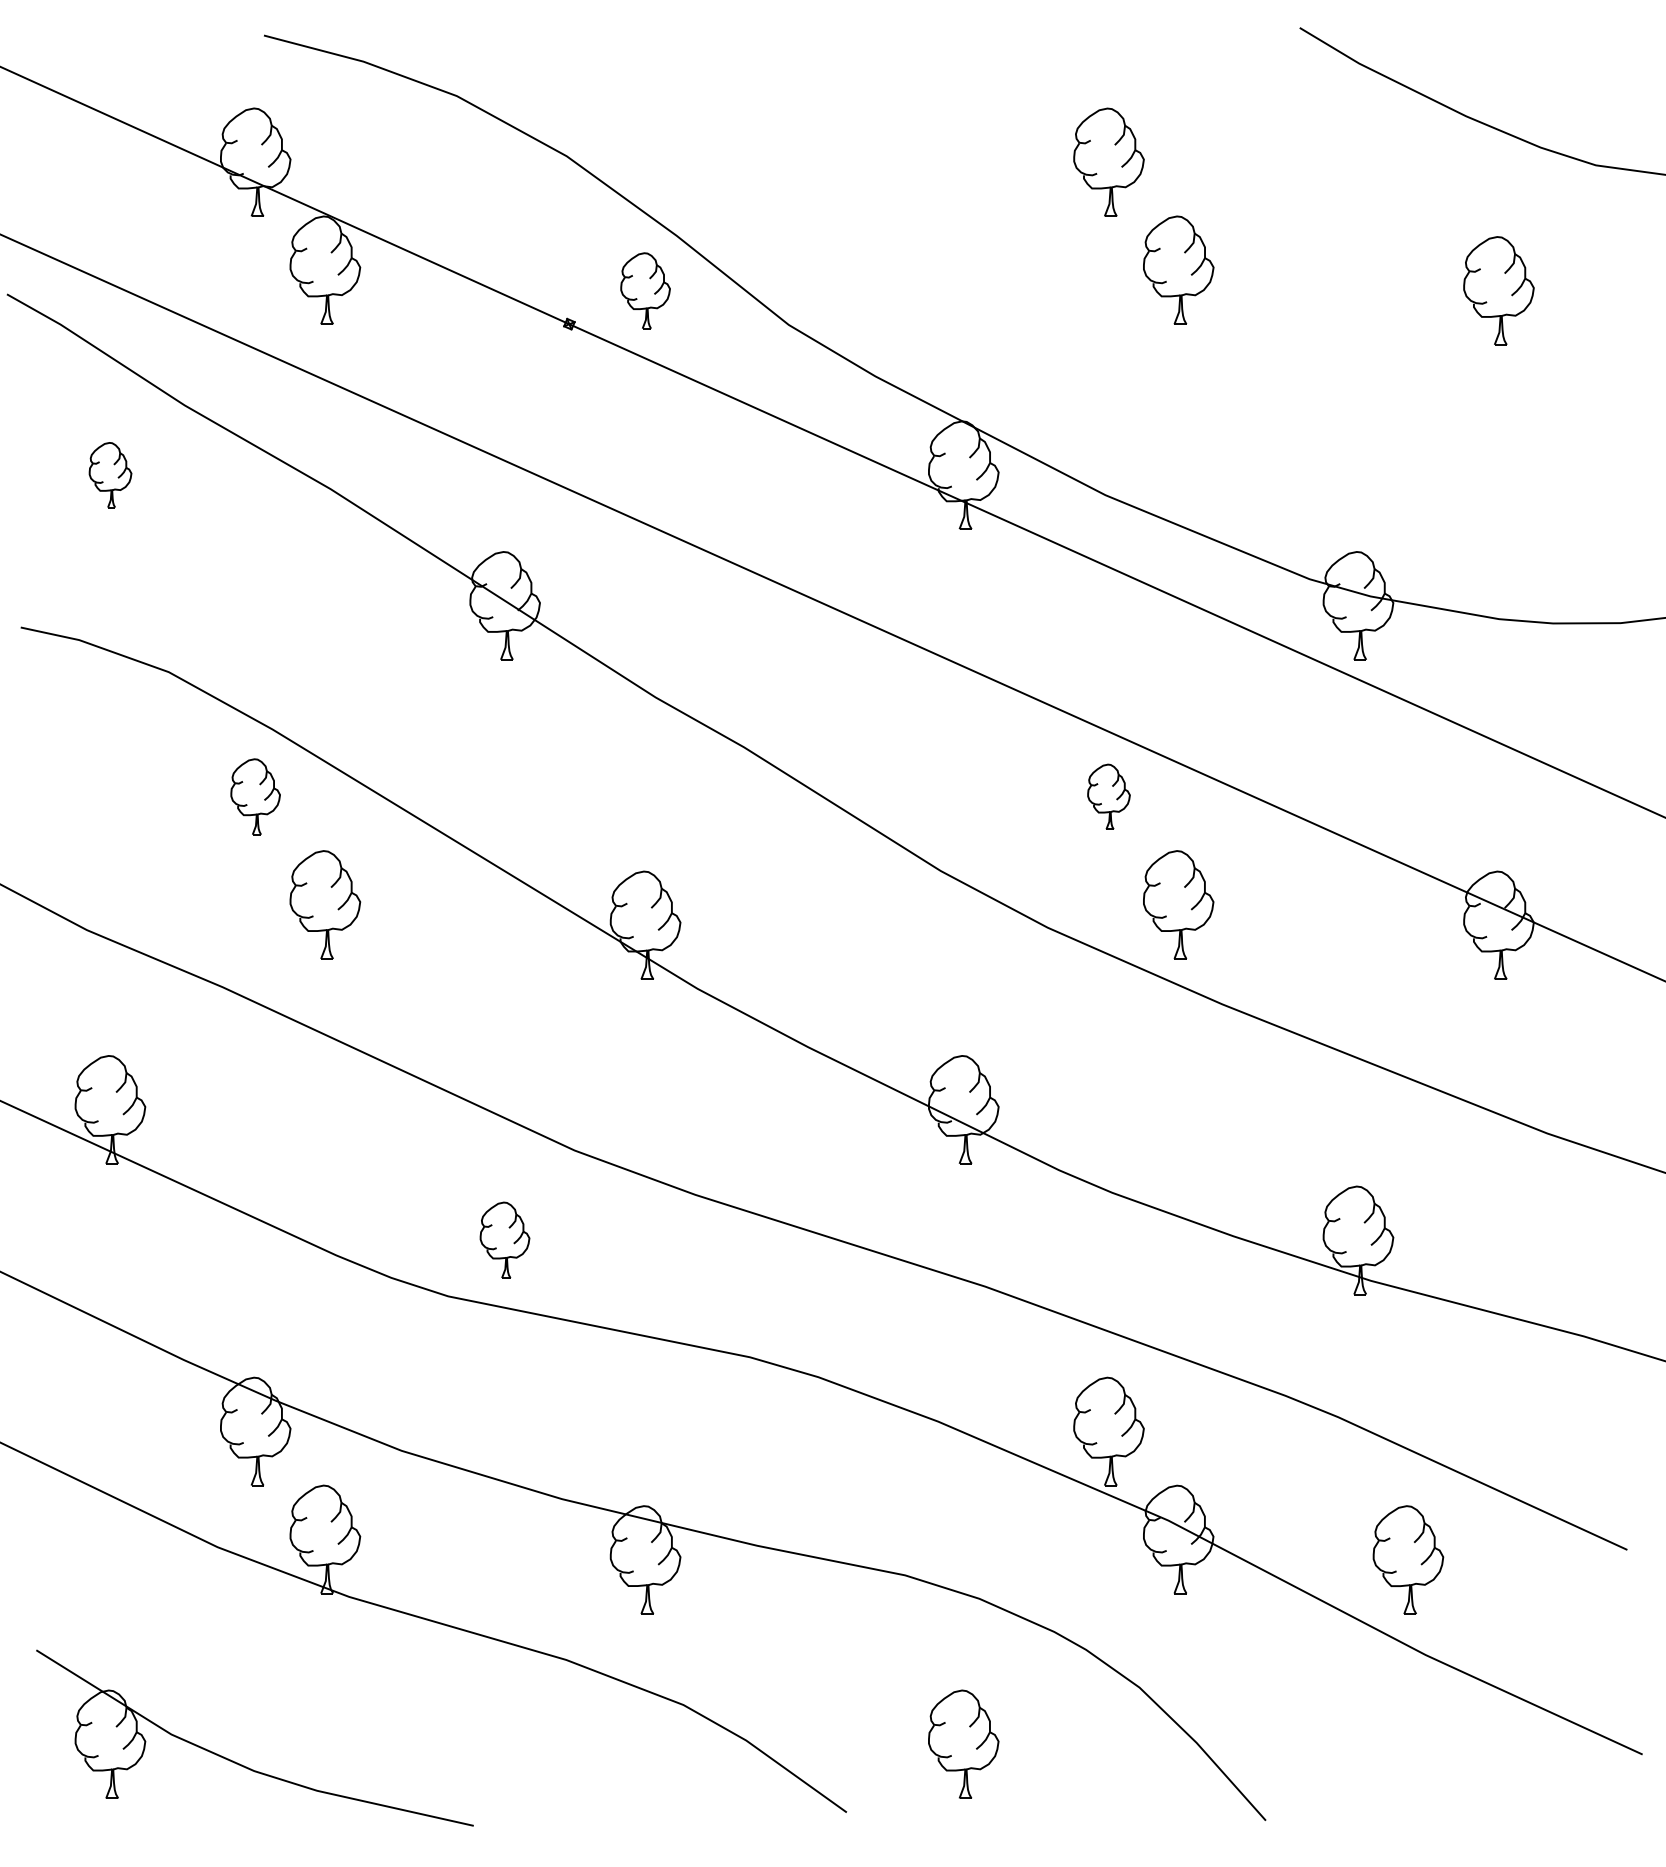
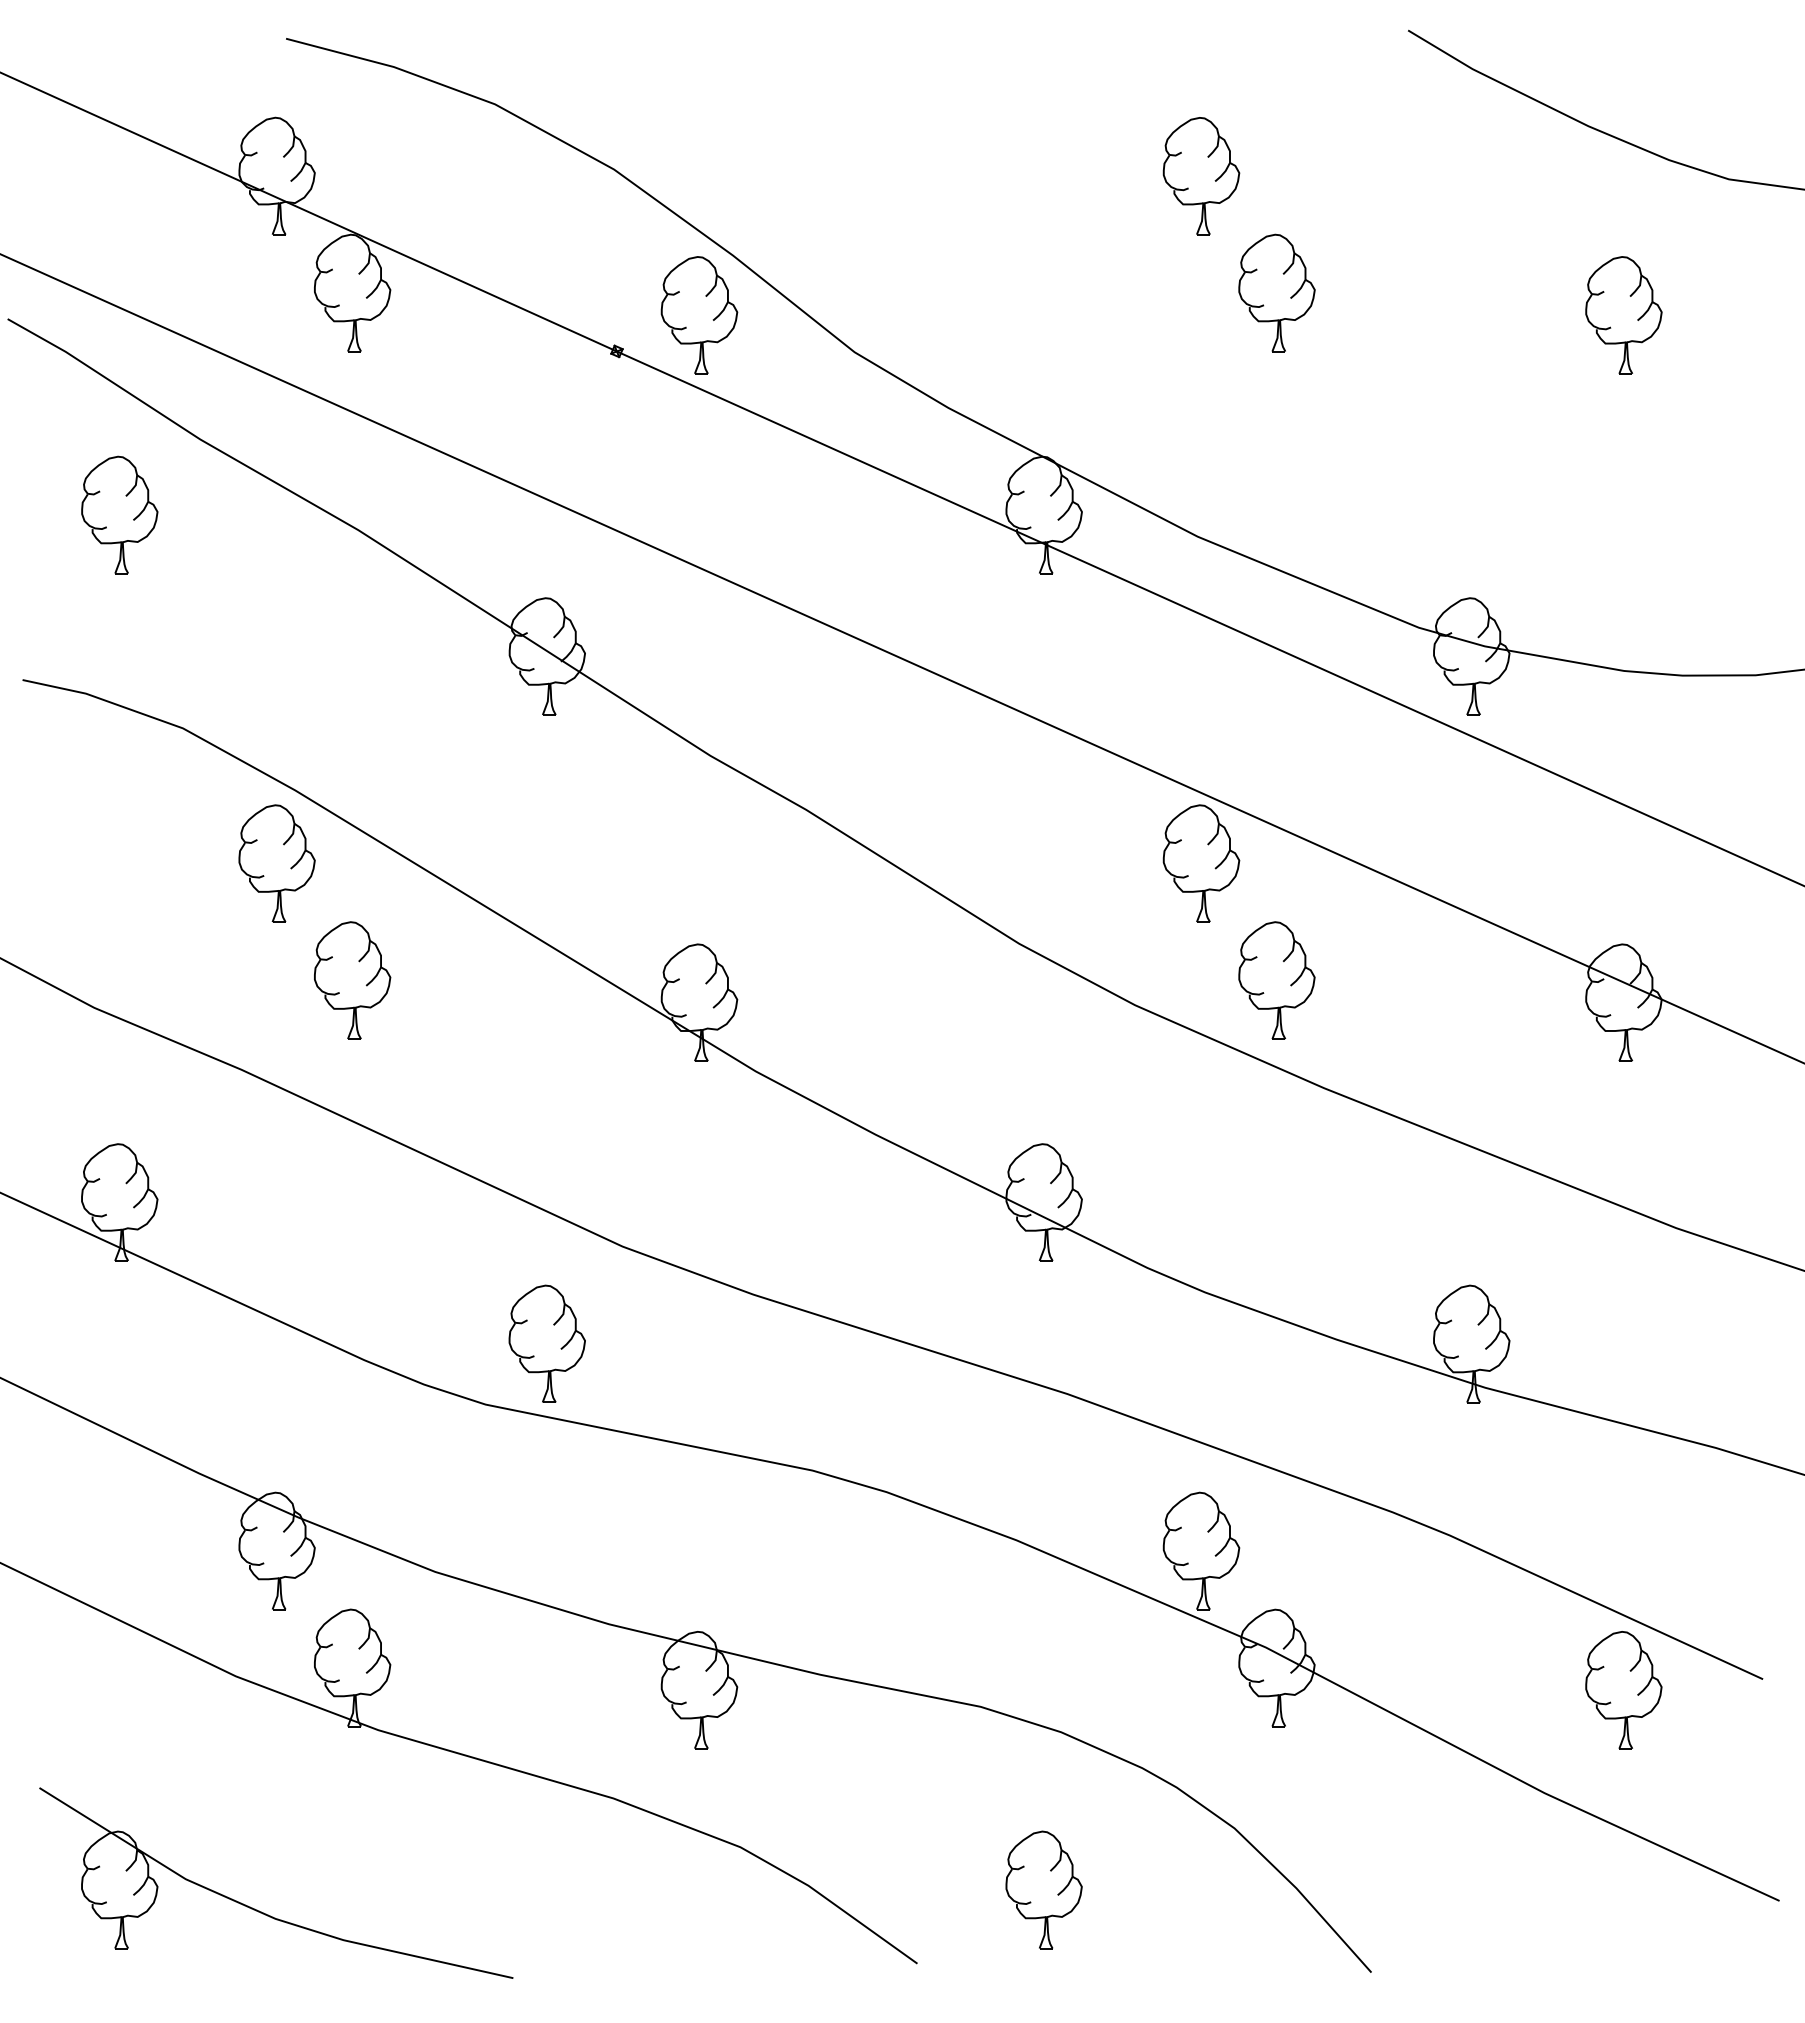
part: (645, 291) -> (699, 315), size x1.43
part: (110, 474) -> (119, 514), size x1.67
part: (255, 796) -> (276, 863), size x1.43
part: (1109, 796) -> (1201, 863), size x1.67
part: (504, 1239) -> (546, 1343), size x1.43
part: (1408, 1560) -> (1623, 1690), moved

